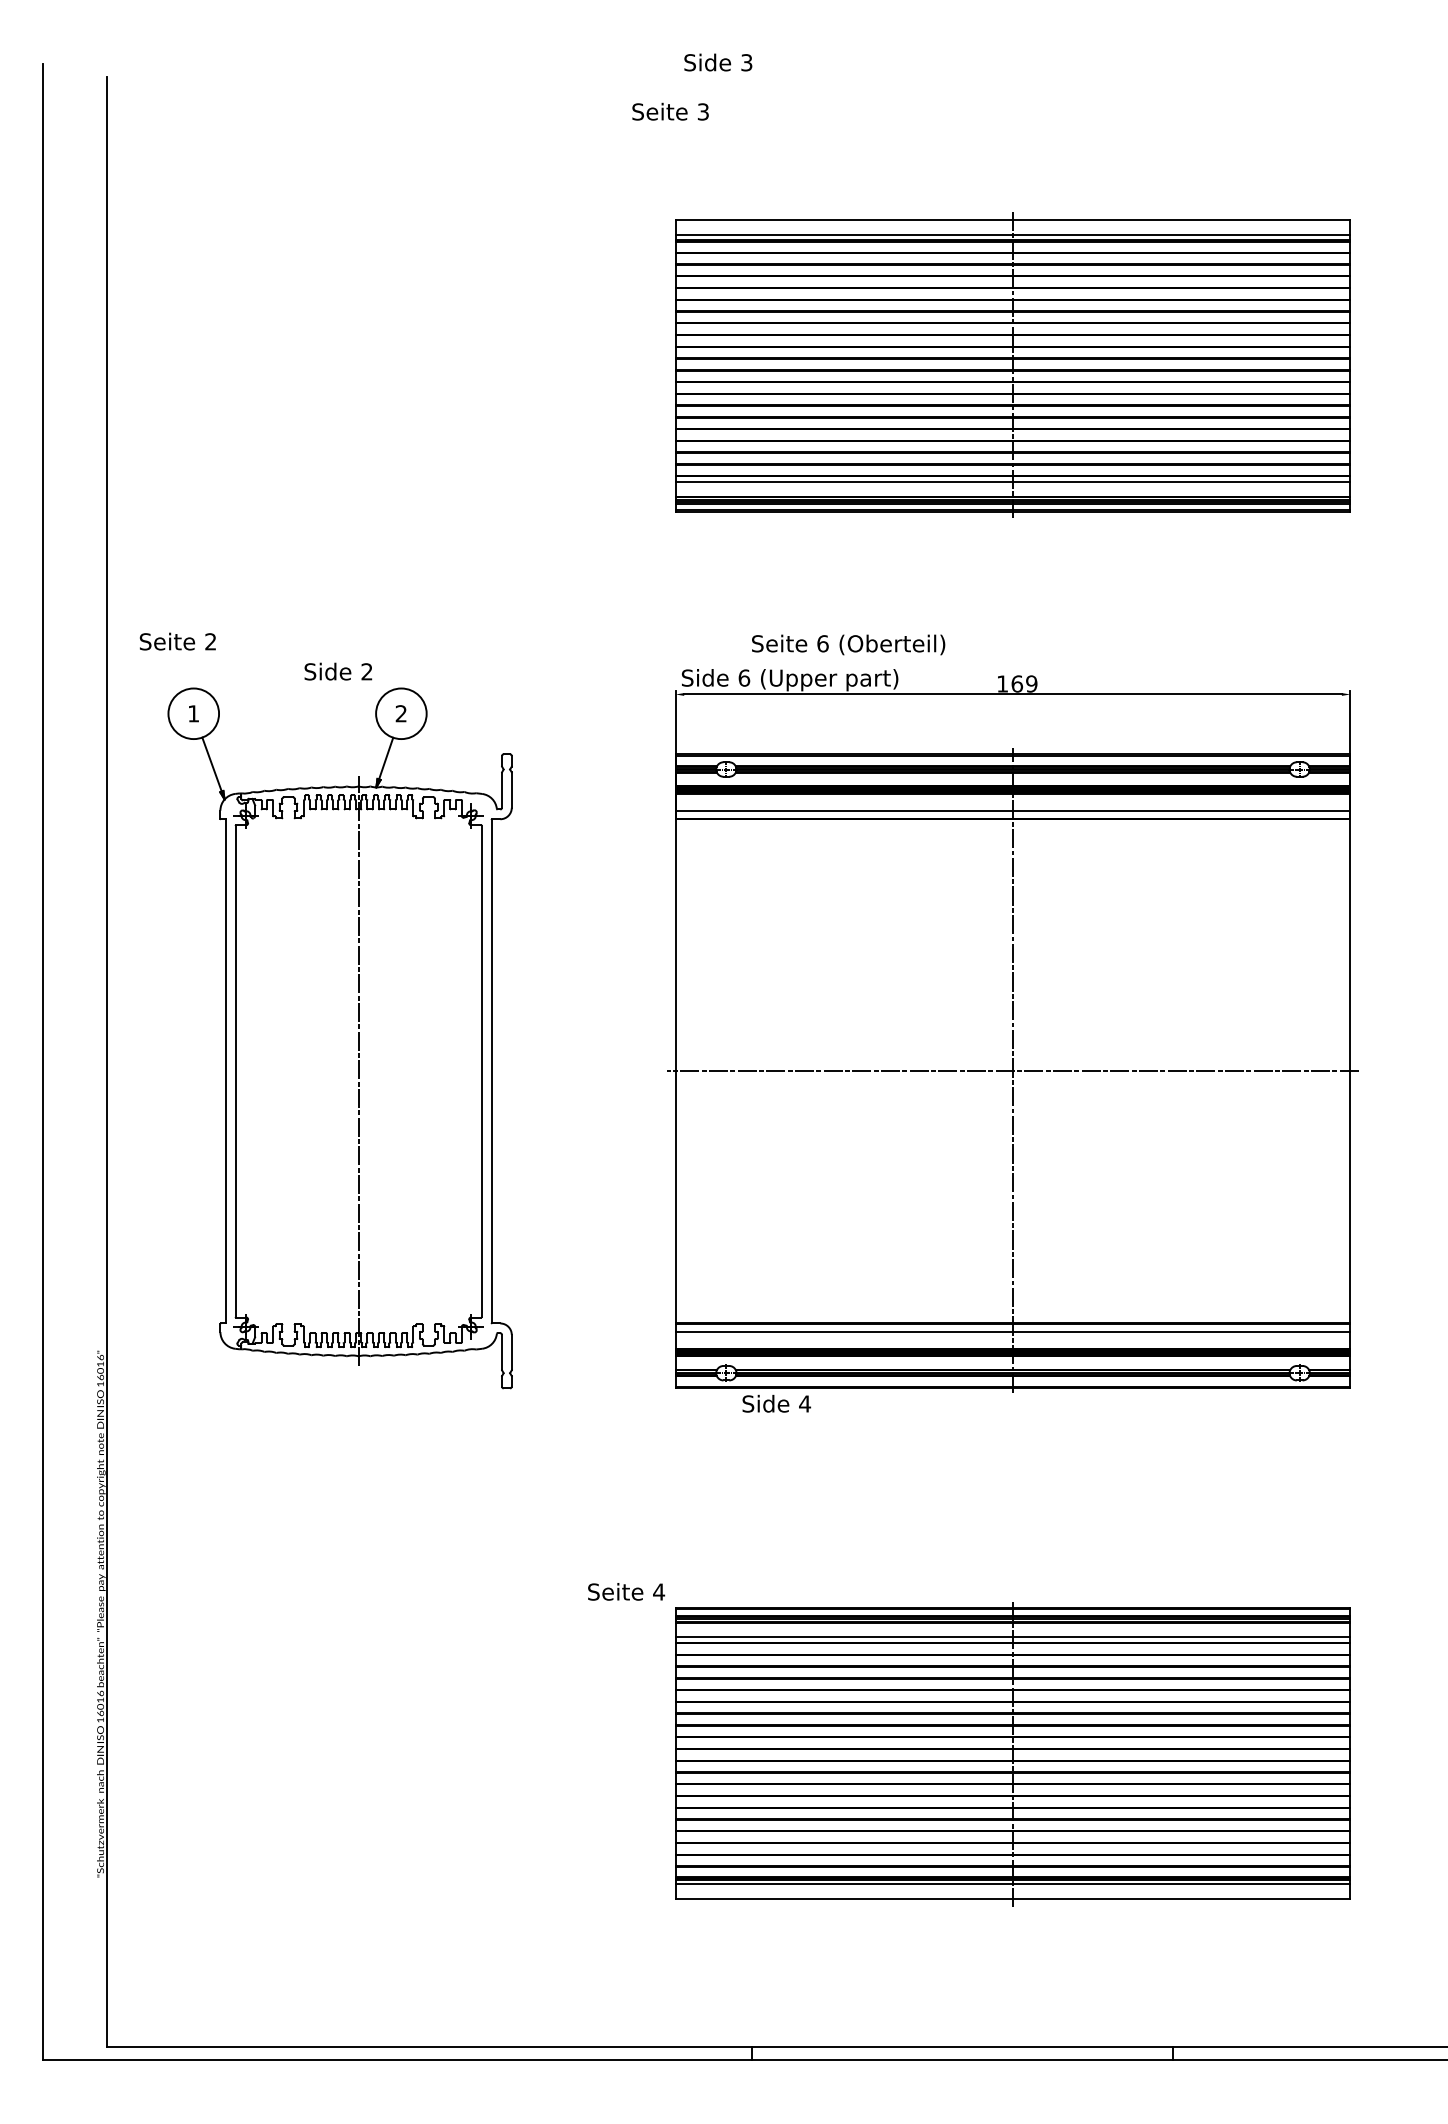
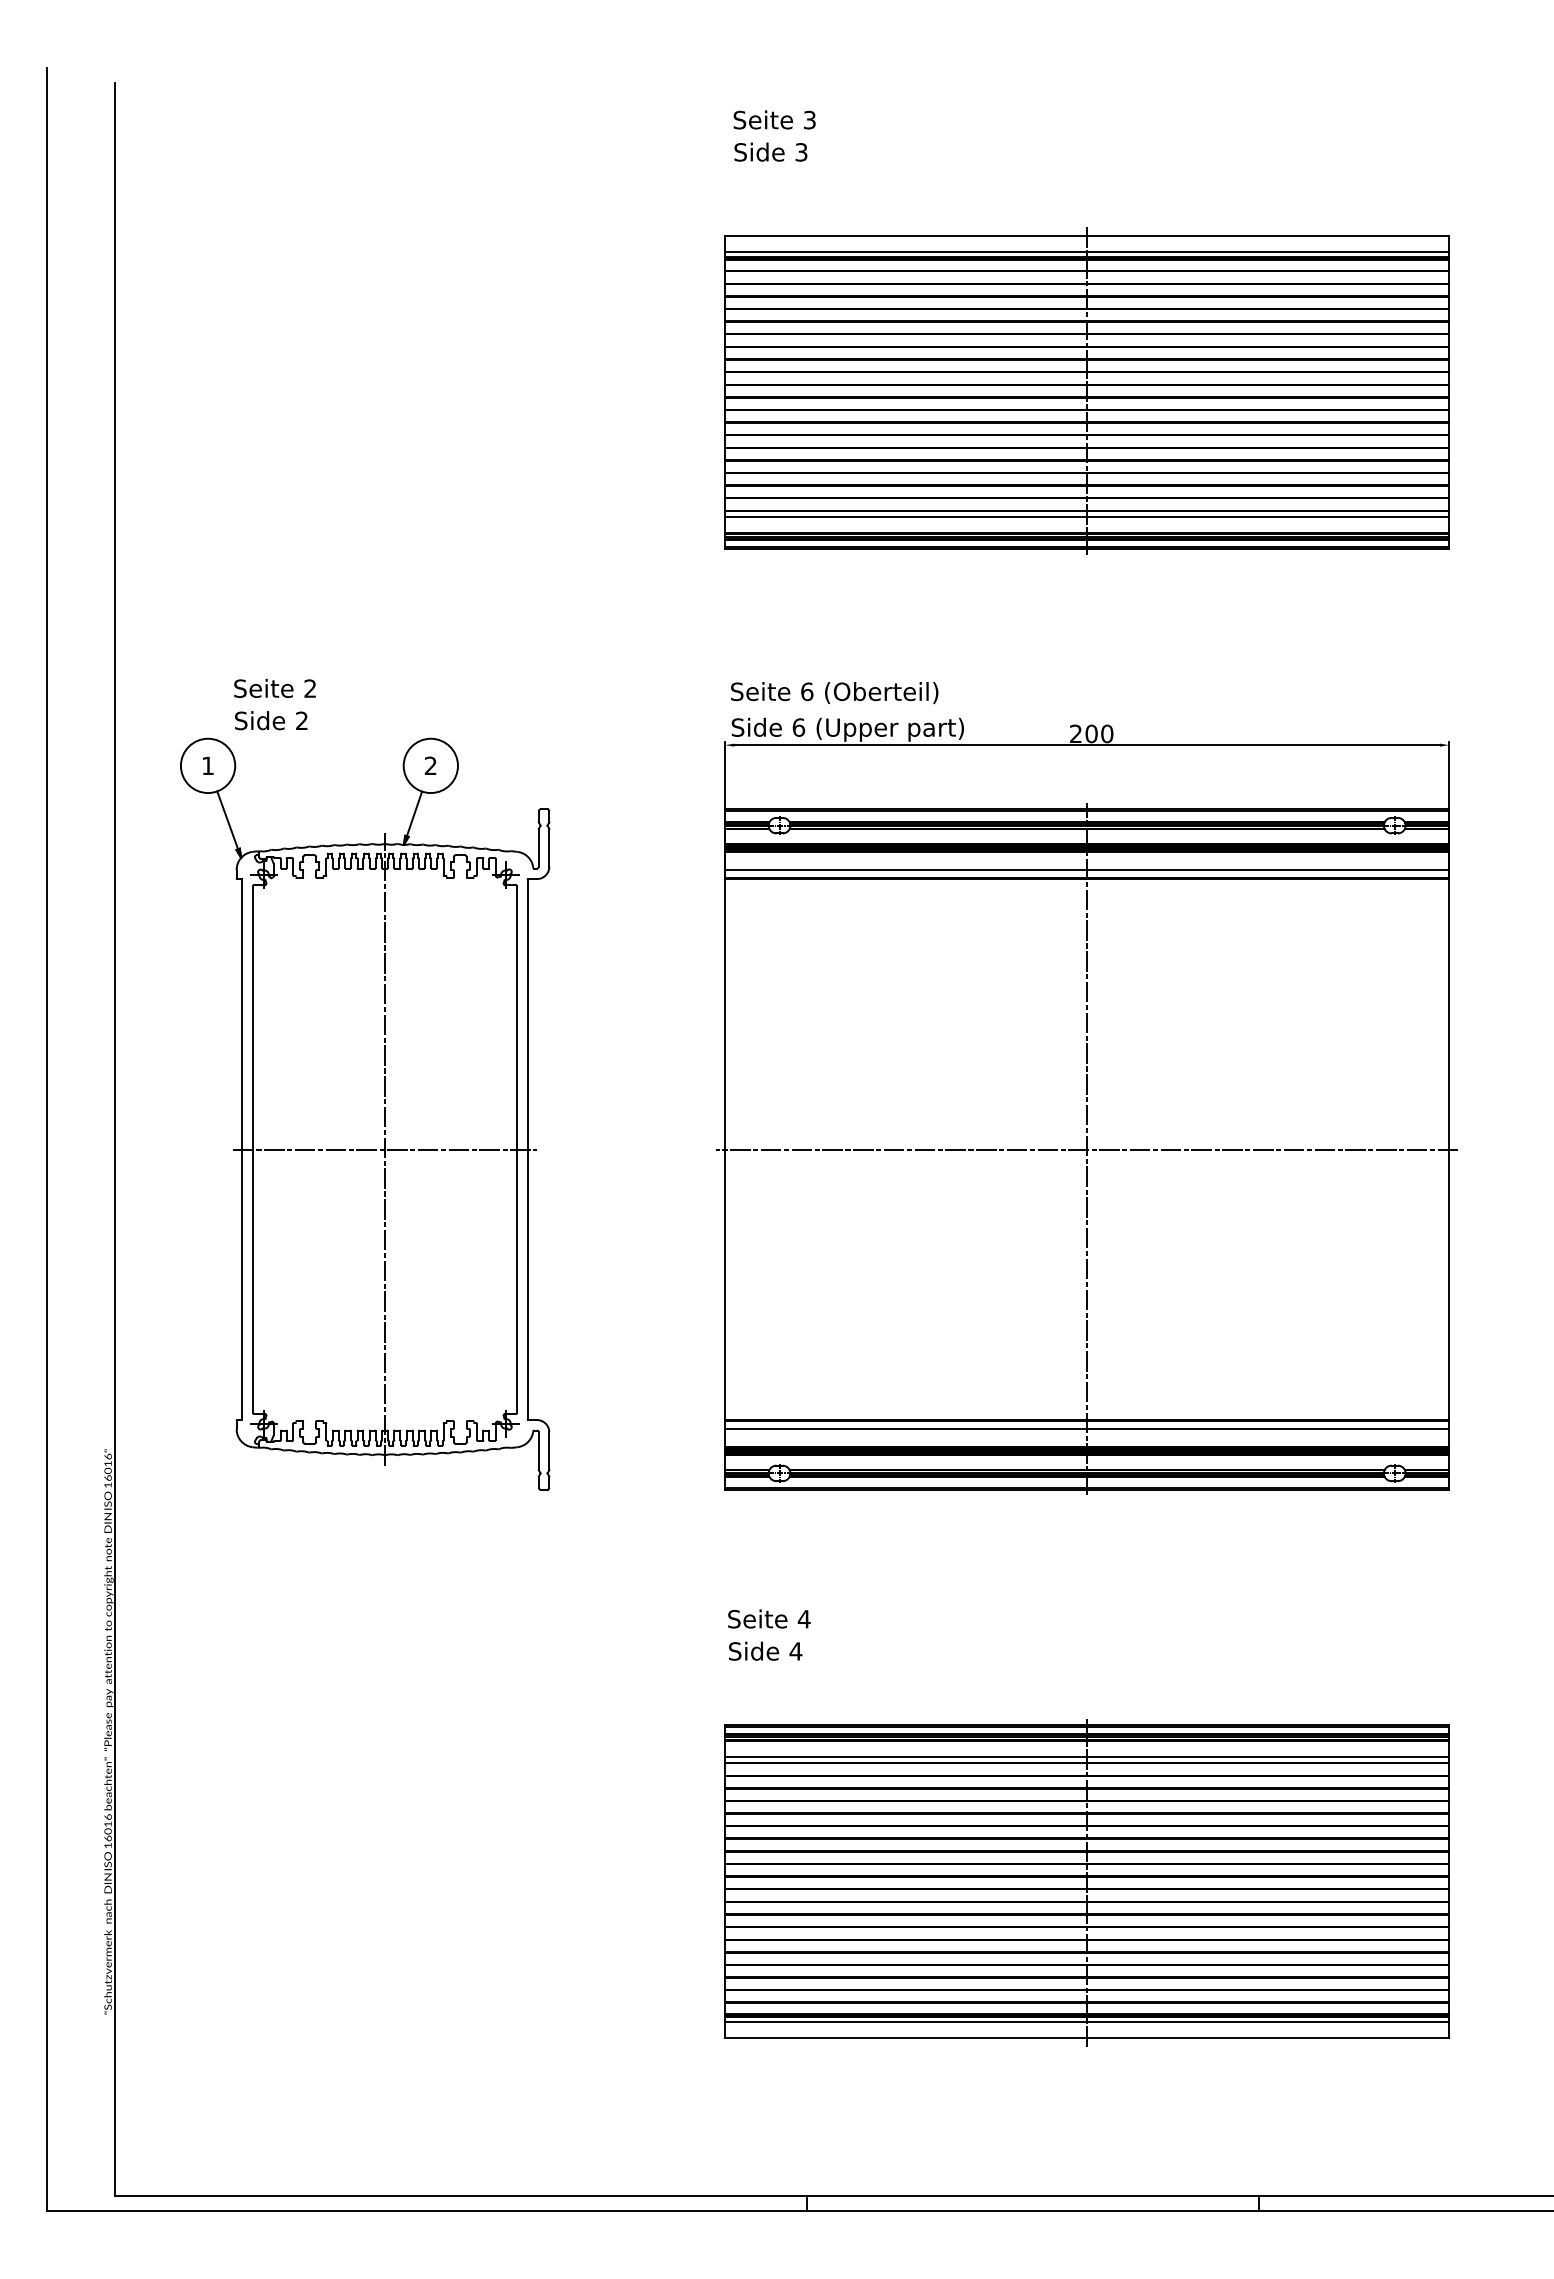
text: (717, 61) -> (770, 151), moved
text: (670, 111) -> (774, 119), moved
text: (177, 641) -> (274, 688), moved
text: (848, 644) -> (834, 692), moved
text: (338, 671) -> (271, 720), moved
text: (1017, 683) -> (1091, 733), 169 -> 200
line: (358, 1071) -> (384, 1149), added
text: (776, 1403) -> (765, 1650), moved
text: (626, 1591) -> (769, 1618), moved

